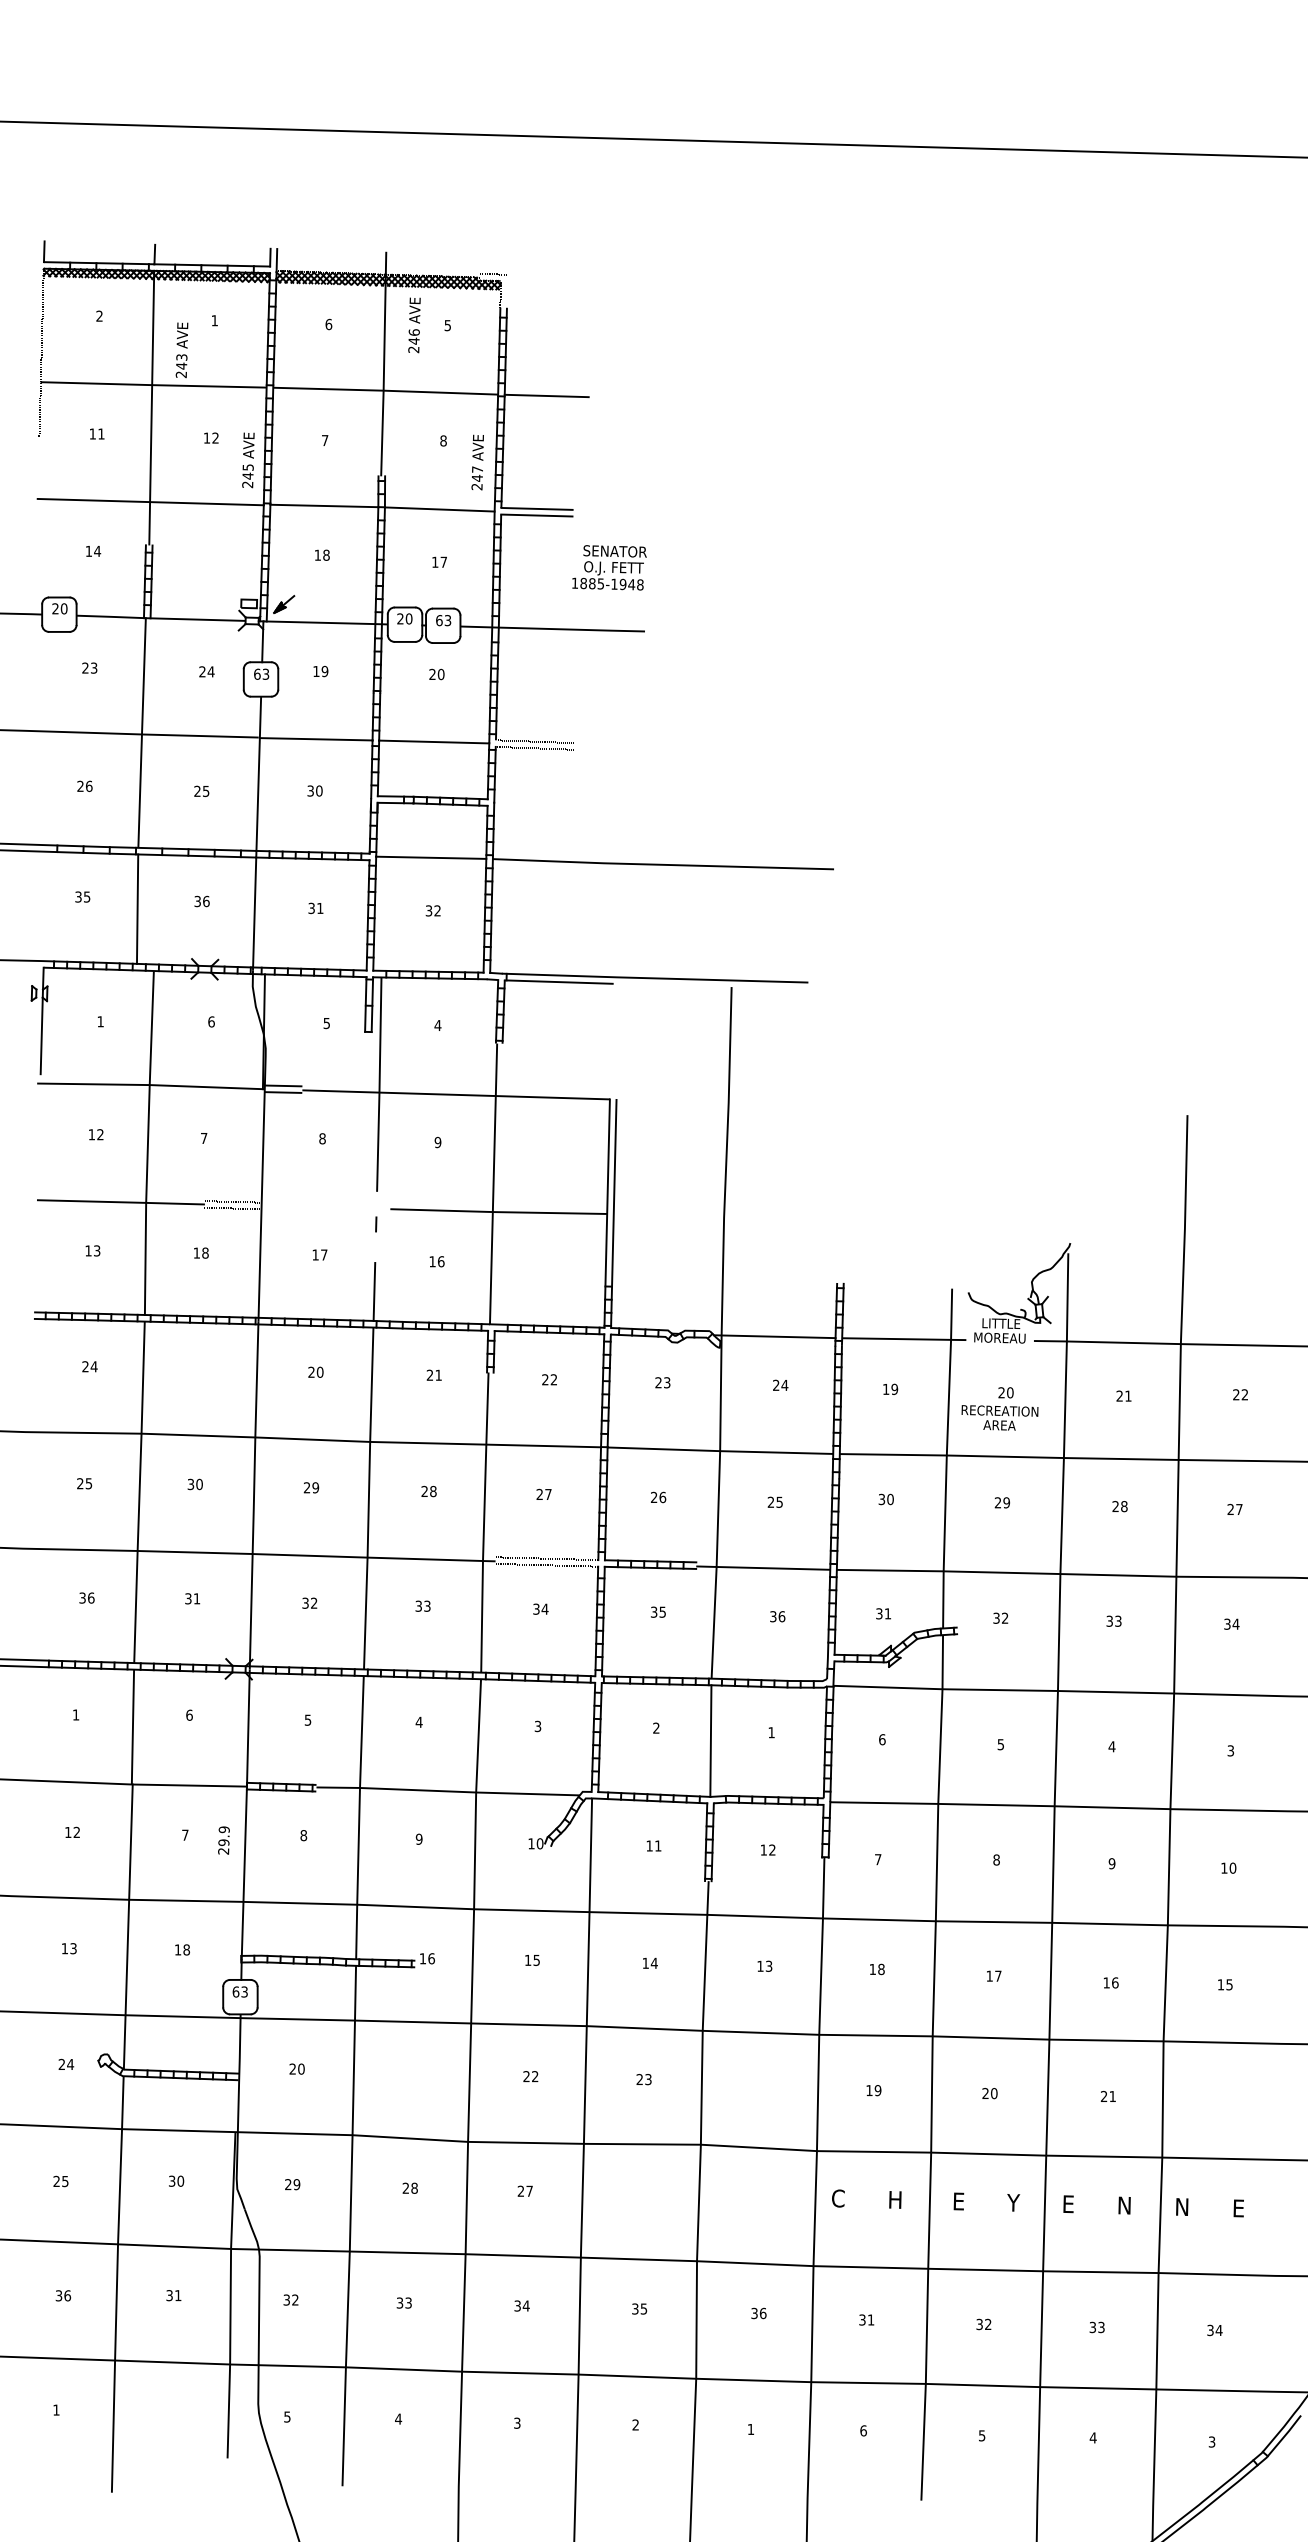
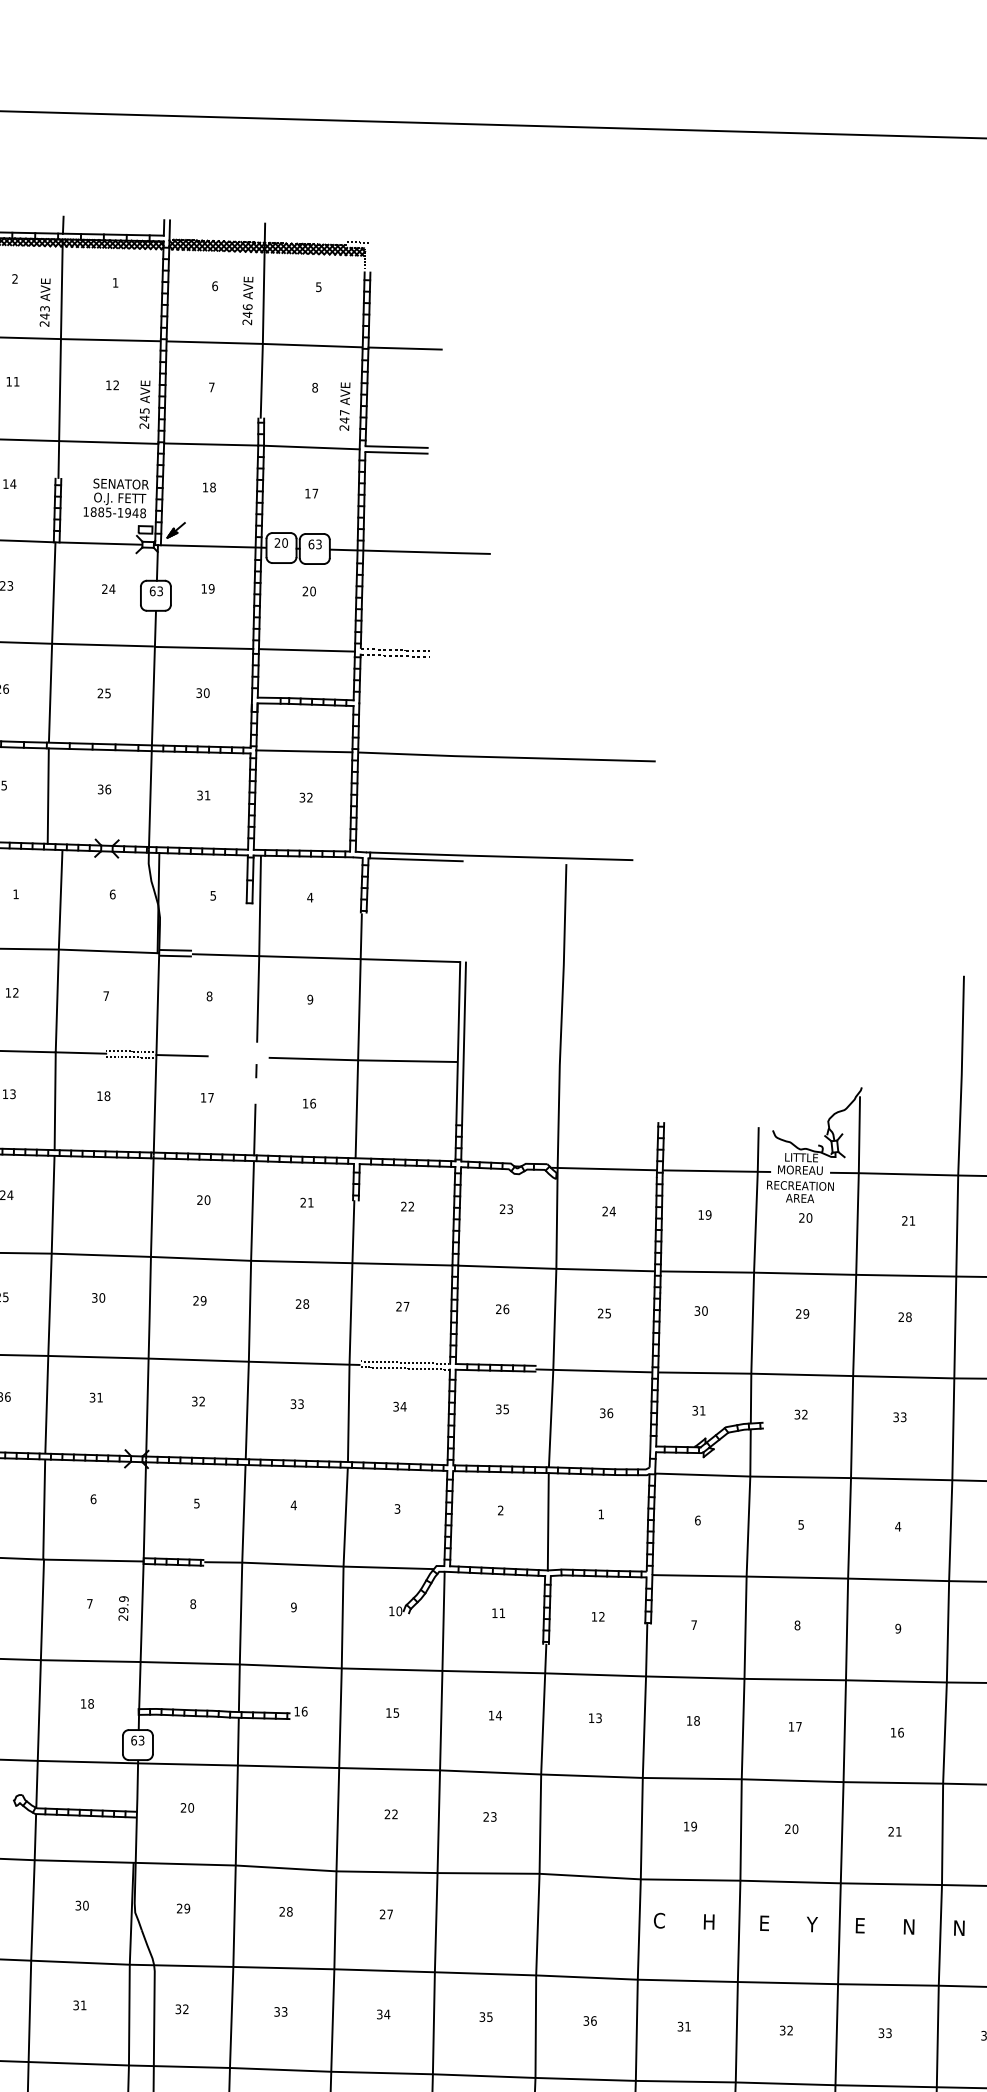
text: (414, 325) -> (247, 301), moved
text: (181, 350) -> (44, 302), moved
text: (609, 567) -> (116, 498), moved
line: (290, 1206) -> (181, 1055), added
text: (999, 1417) -> (800, 1191), moved

